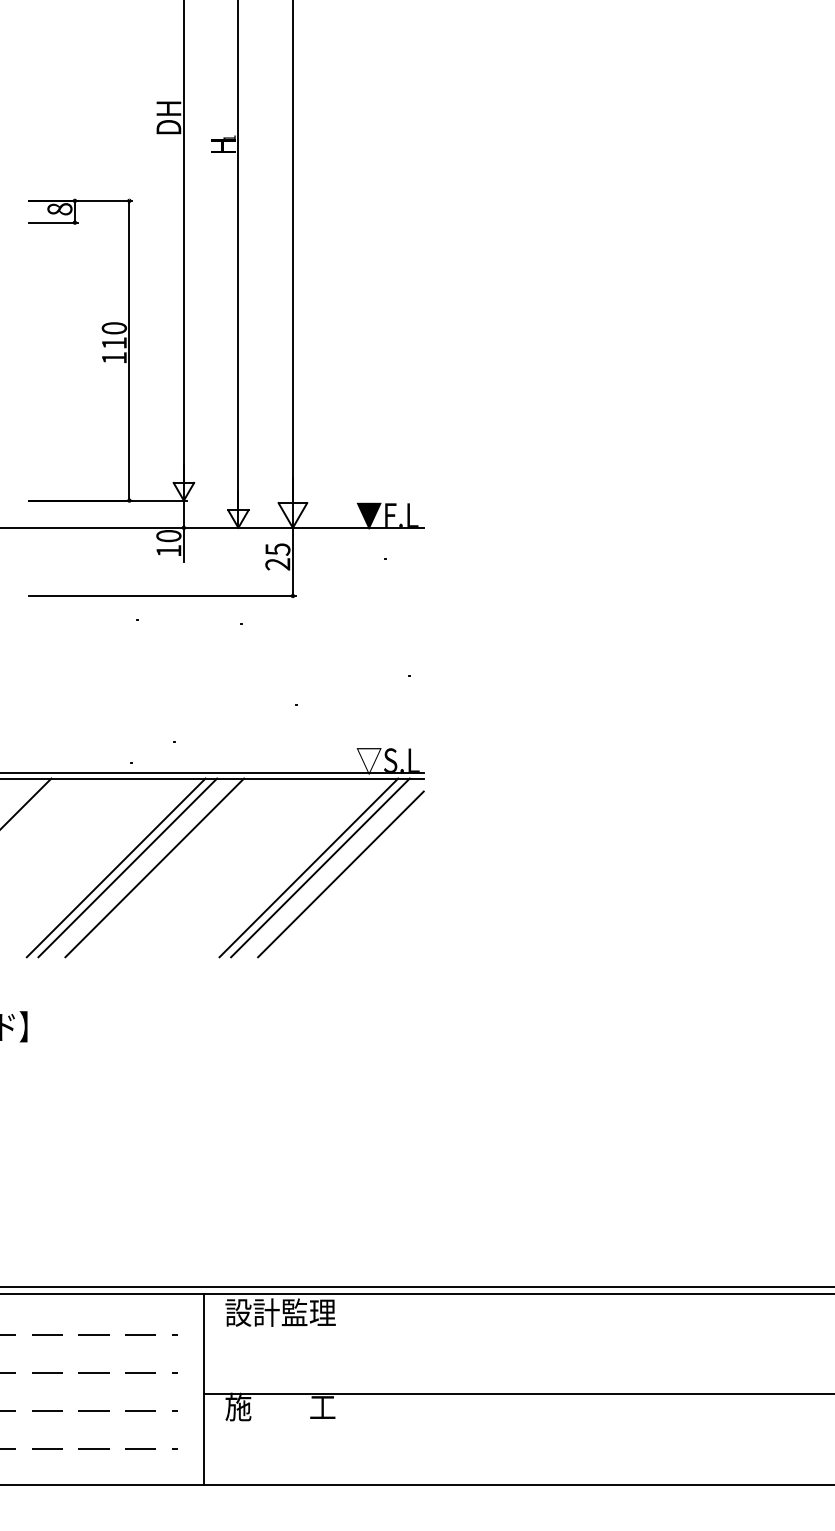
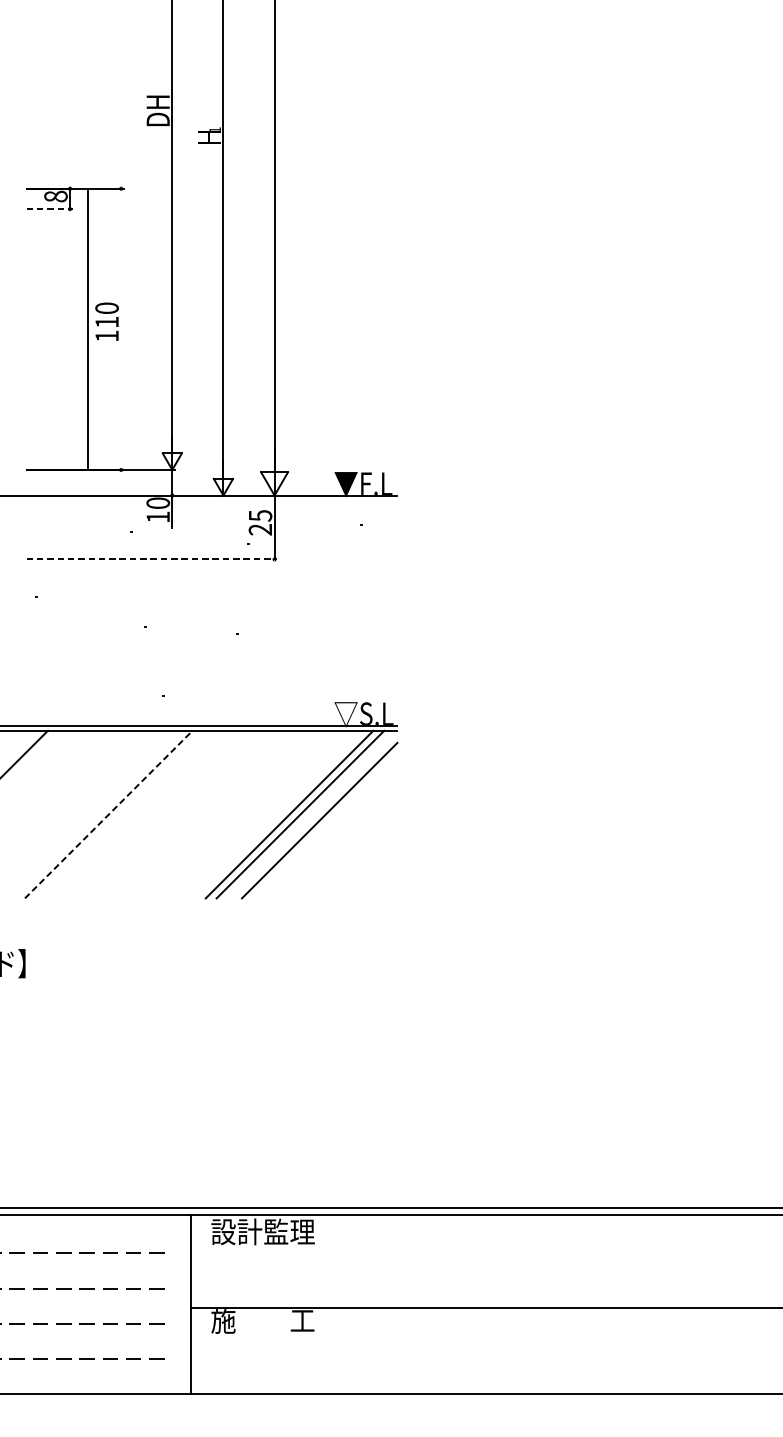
line: (53, 222) -> (49, 209), solid -> dashed
line: (129, 350) -> (88, 329), moved
line: (162, 596) -> (152, 559), solid -> dashed
line: (116, 867) -> (109, 814), solid -> dashed
line: (127, 867) -> (119, 814), removed
line: (154, 867) -> (144, 814), removed

